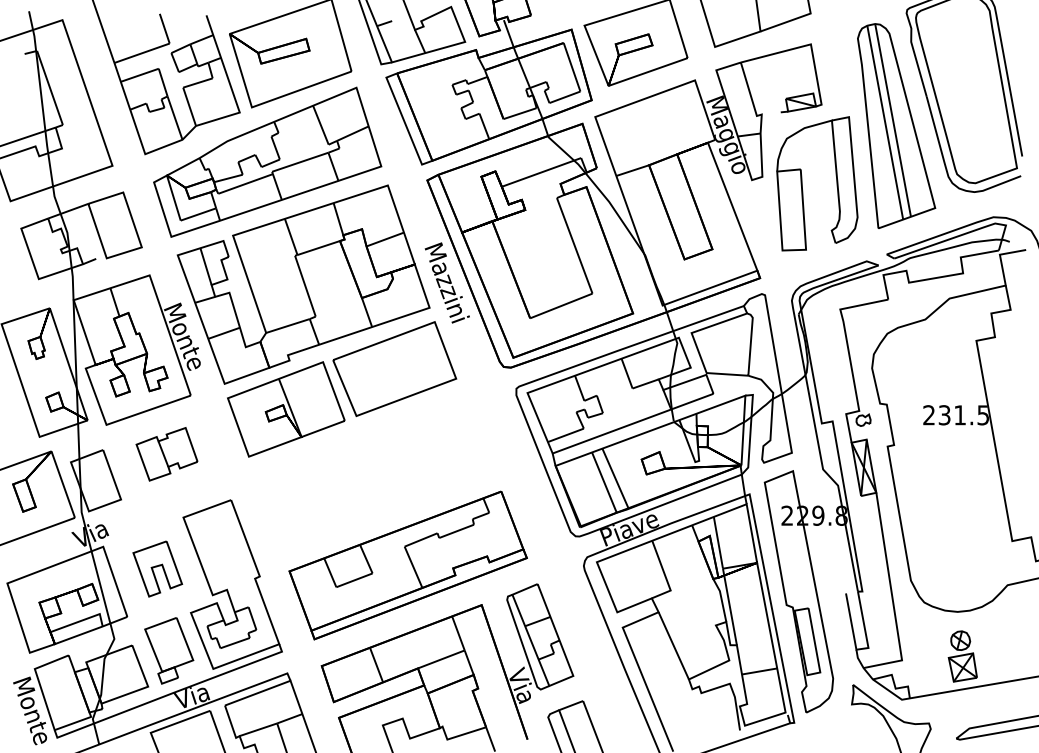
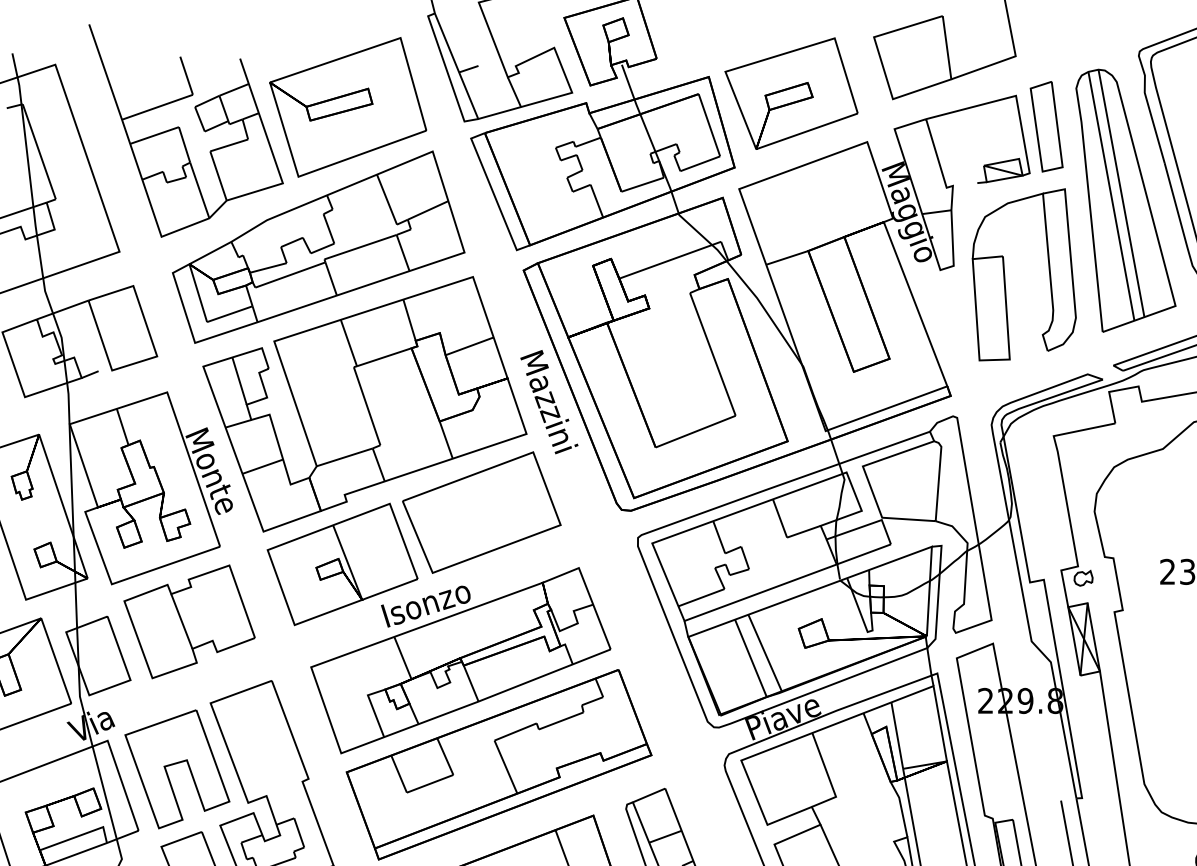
part: (834, 68) -> (1046, 126), added
part: (166, 454) -> (188, 622), size x1.67
part: (377, 484) -> (459, 660), added
part: (157, 568) -> (177, 768), size x1.67

